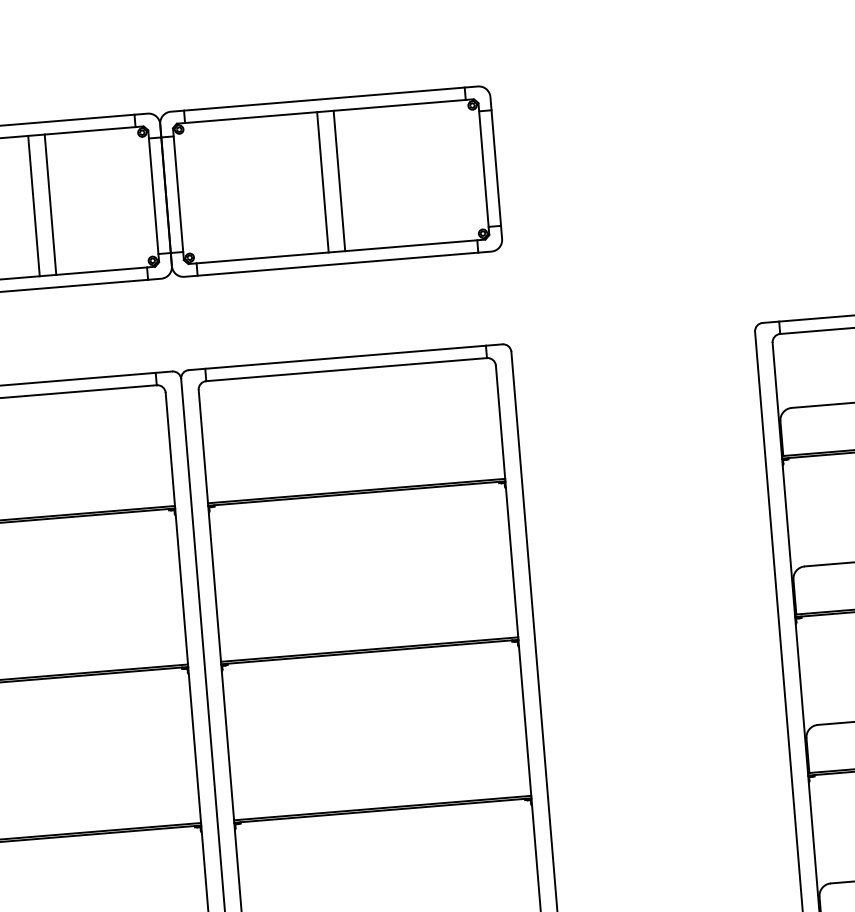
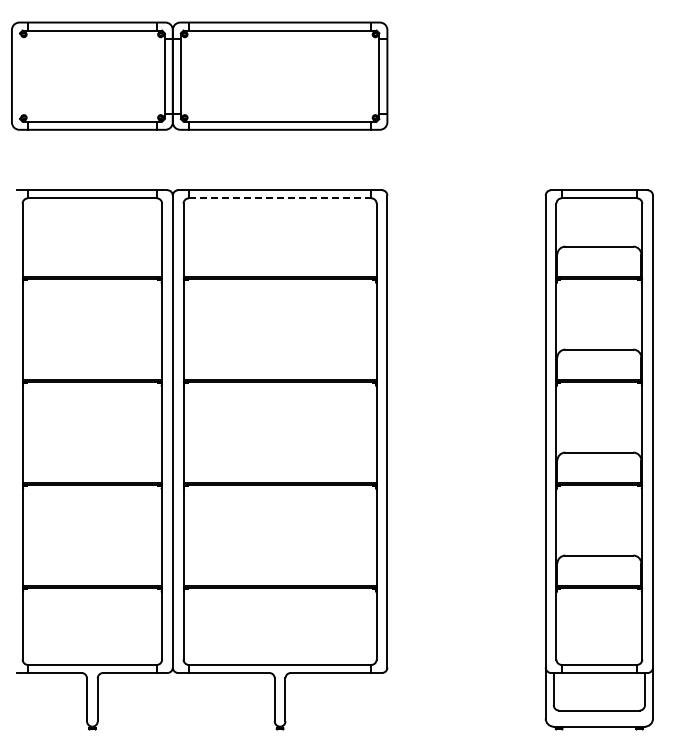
line: (339, 179) -> (285, 75), removed
line: (322, 181) -> (274, 75), removed
line: (50, 203) -> (97, 75), removed
line: (34, 204) -> (87, 75), removed
line: (347, 369) -> (280, 198), solid -> dashed

